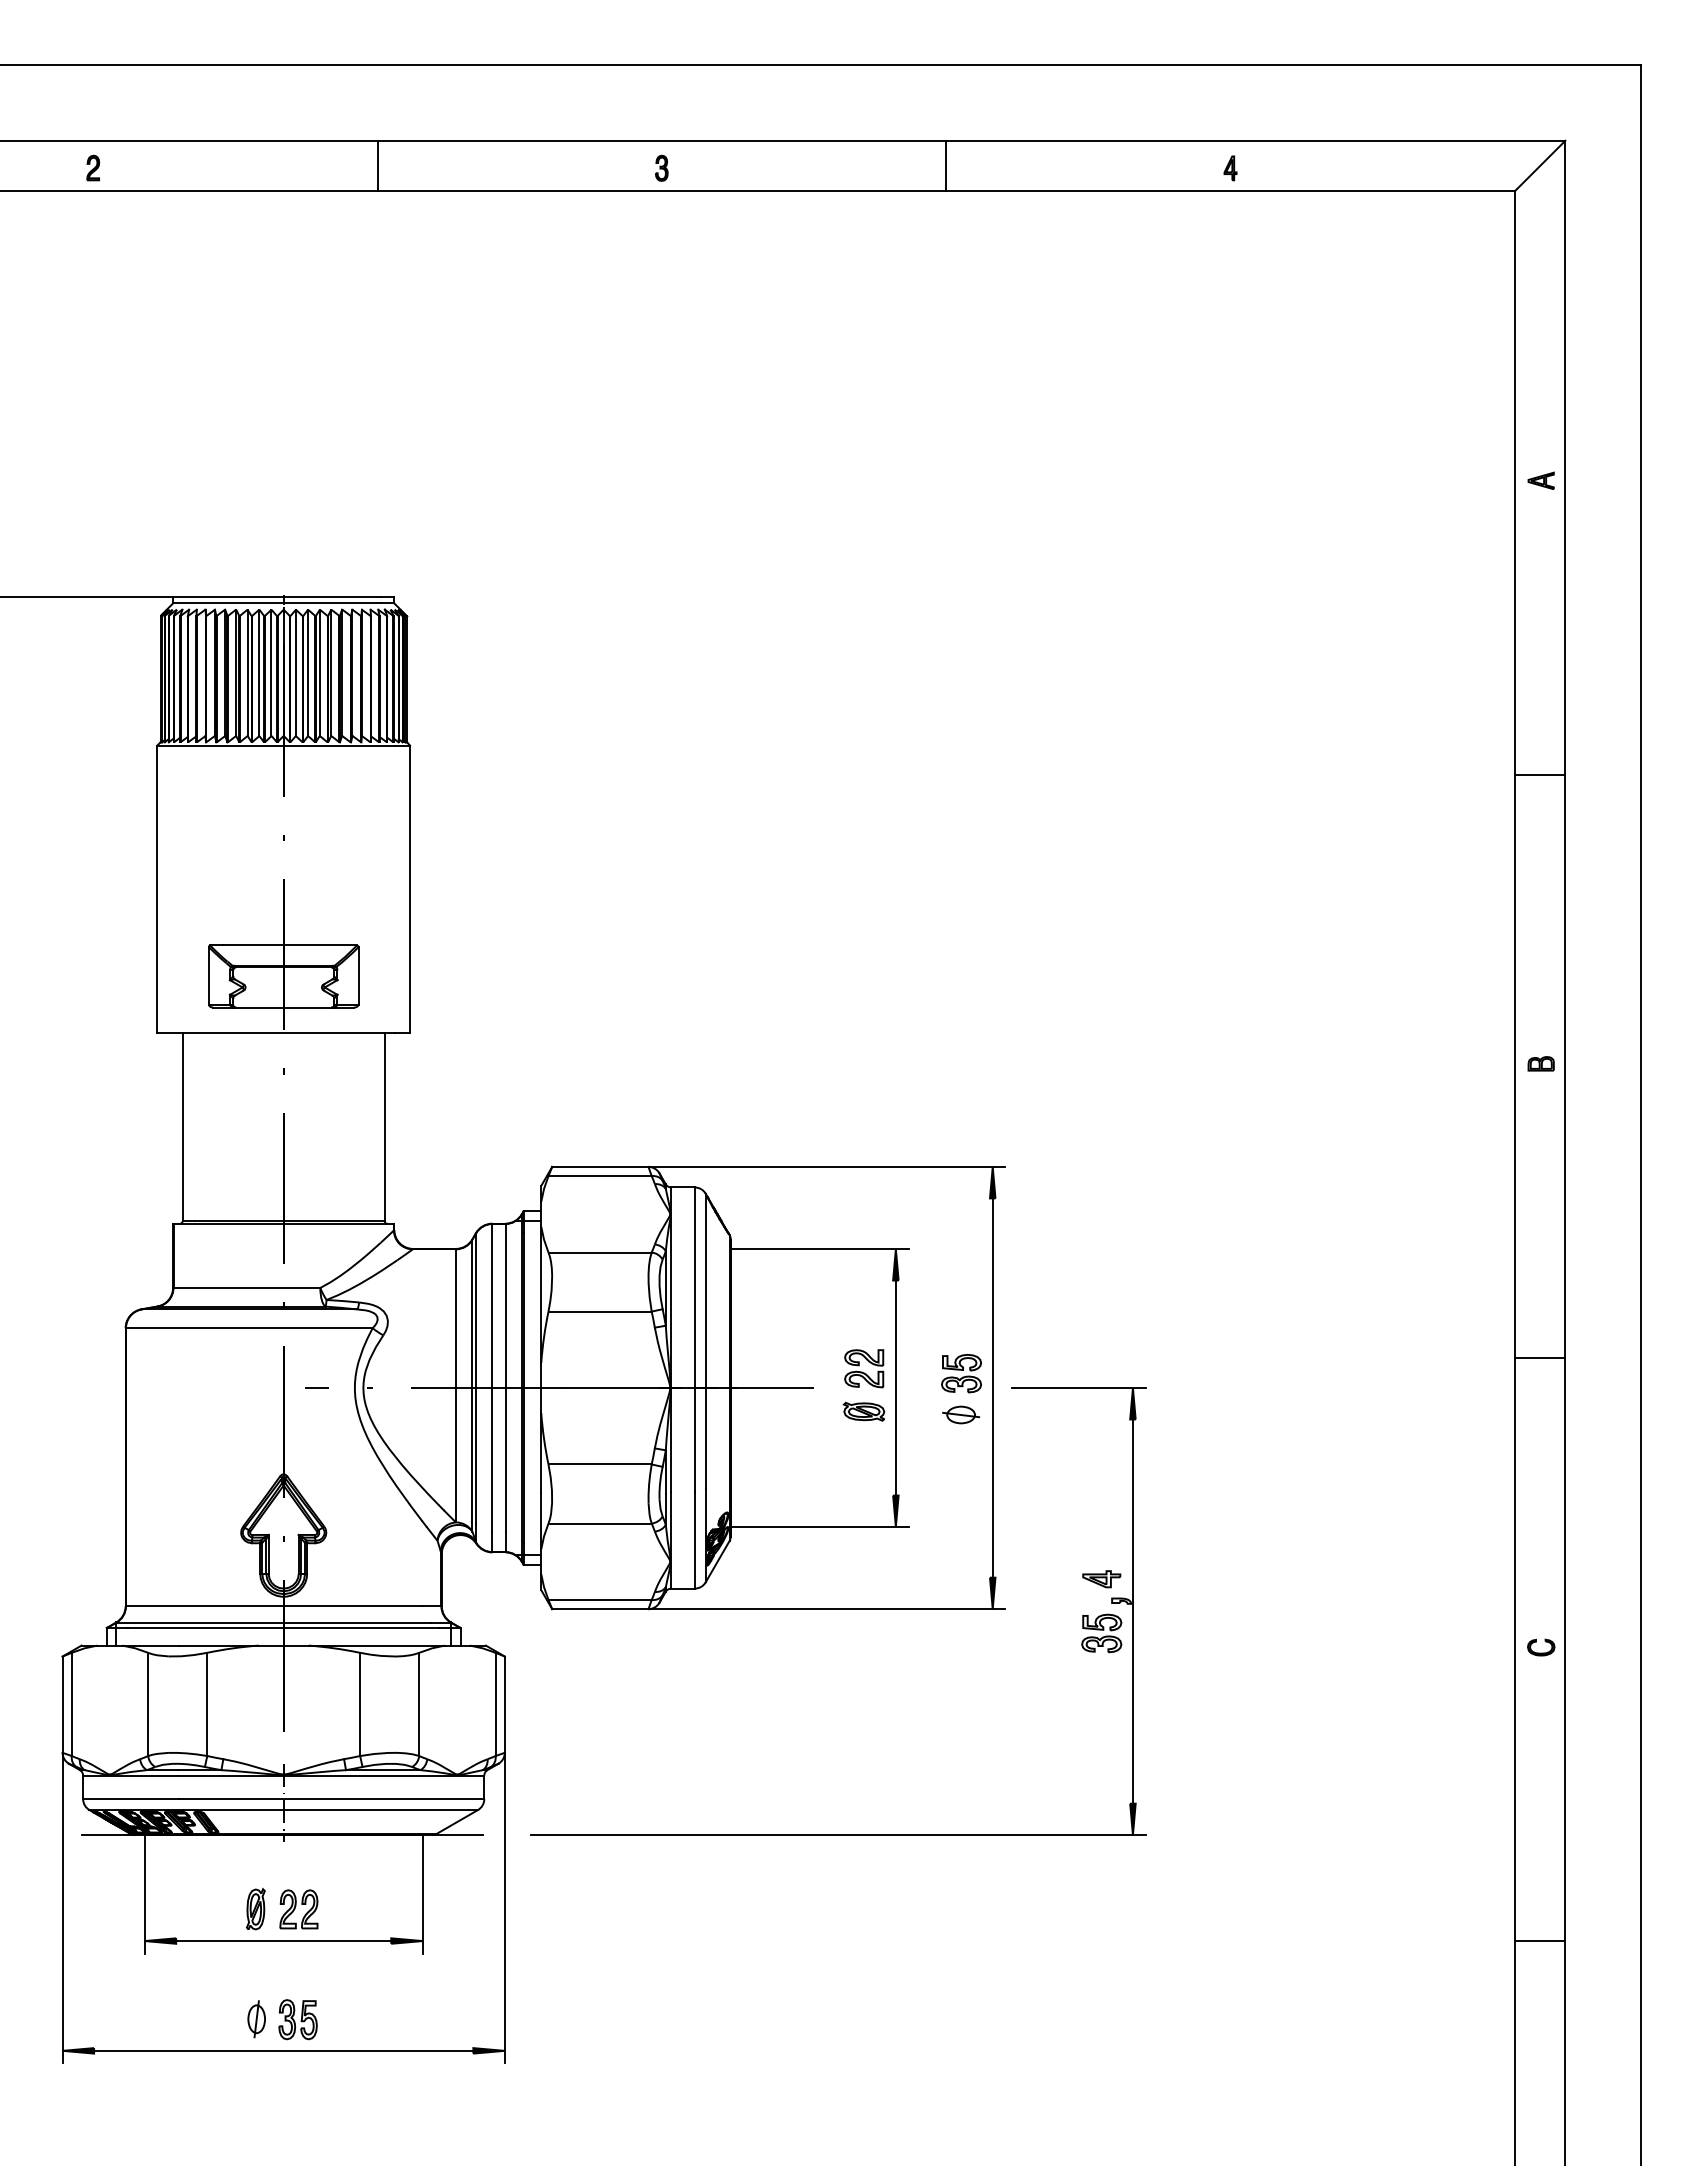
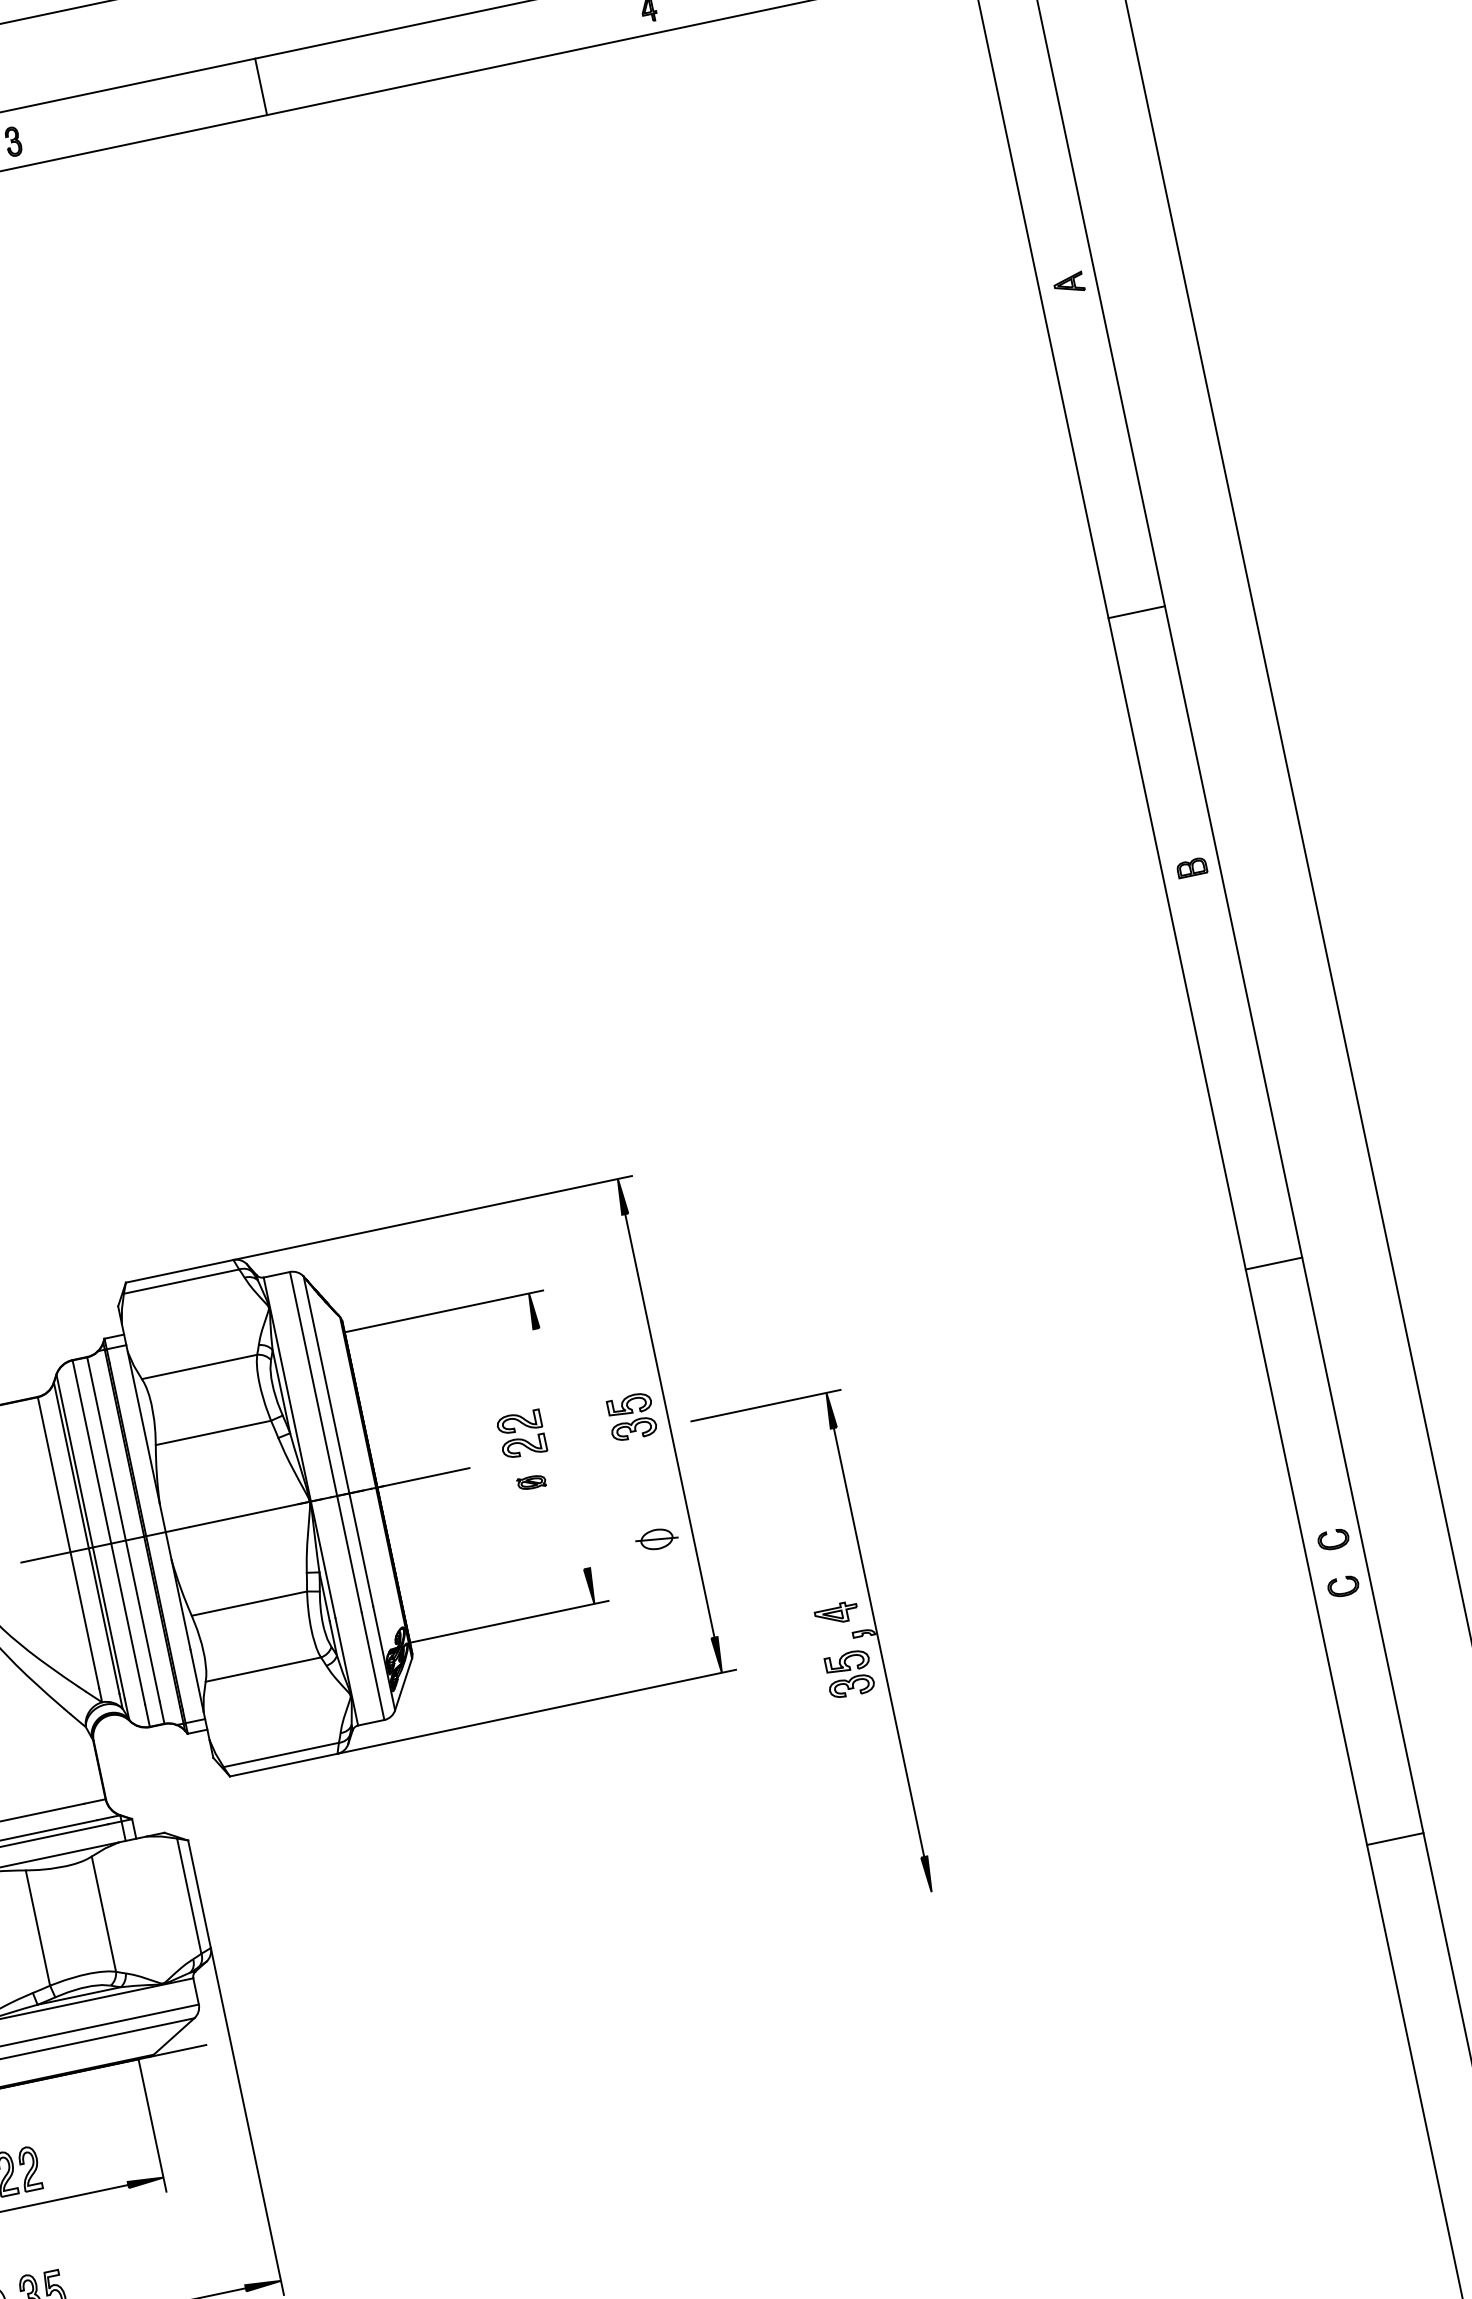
line: (946, 165) -> (261, 86), moved
part: (1540, 1063) -> (1191, 867), moved
line: (895, 1387) -> (561, 1448), removed
part: (863, 1411) -> (531, 1482), size x0.6
part: (961, 1414) -> (657, 1538), moved
part: (1541, 1605) -> (1333, 1539), added
line: (837, 1835) -> (601, 1962), removed
line: (1539, 1941) -> (1394, 1839), moved

